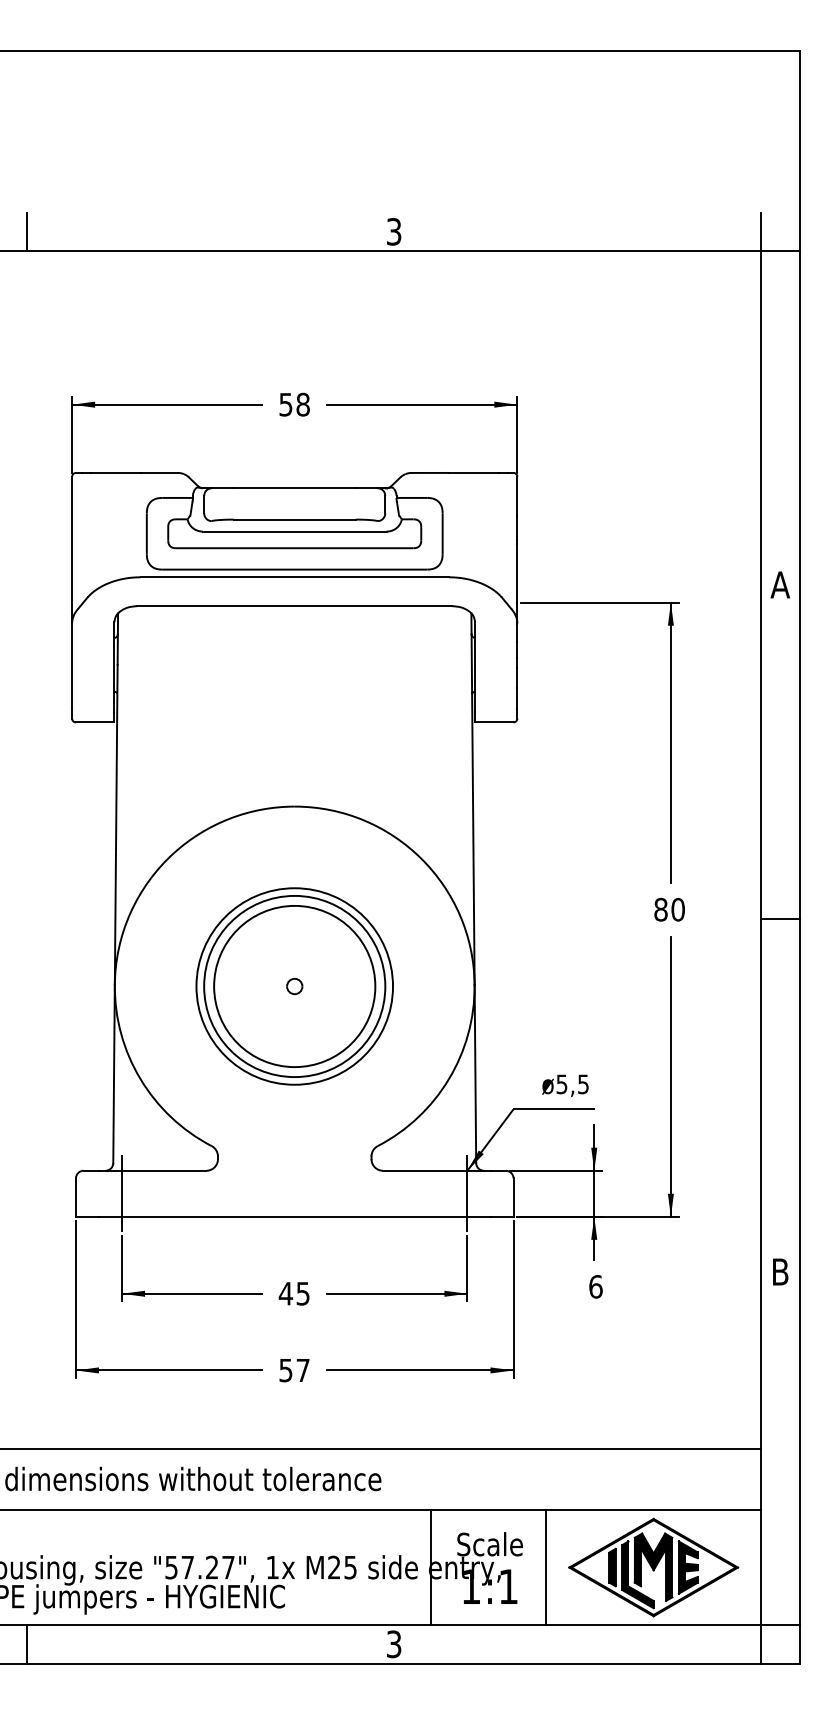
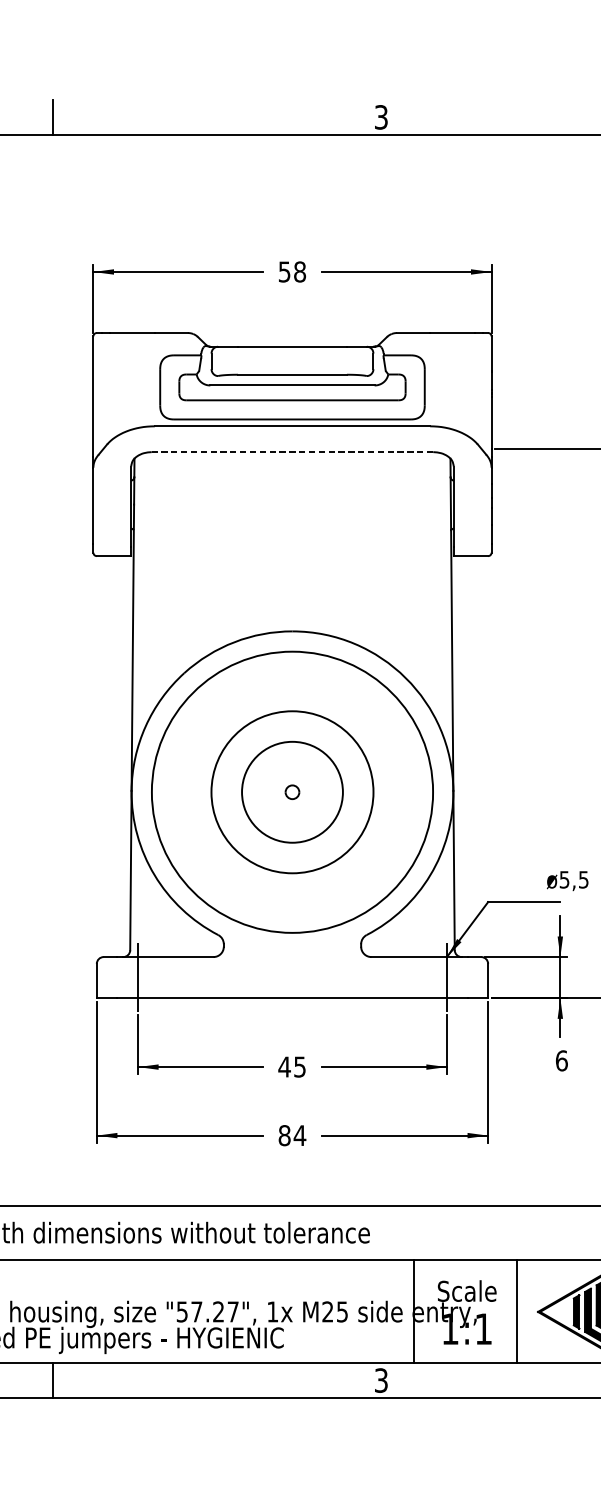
line: (294, 606) -> (292, 452), solid -> dashed
circle: (294, 986) -> (292, 792), size x0.7
circle: (294, 986) -> (292, 792), size x1.6
text: (565, 1085) -> (567, 880), moved
text: (294, 1370) -> (292, 1135), 57 -> 84

